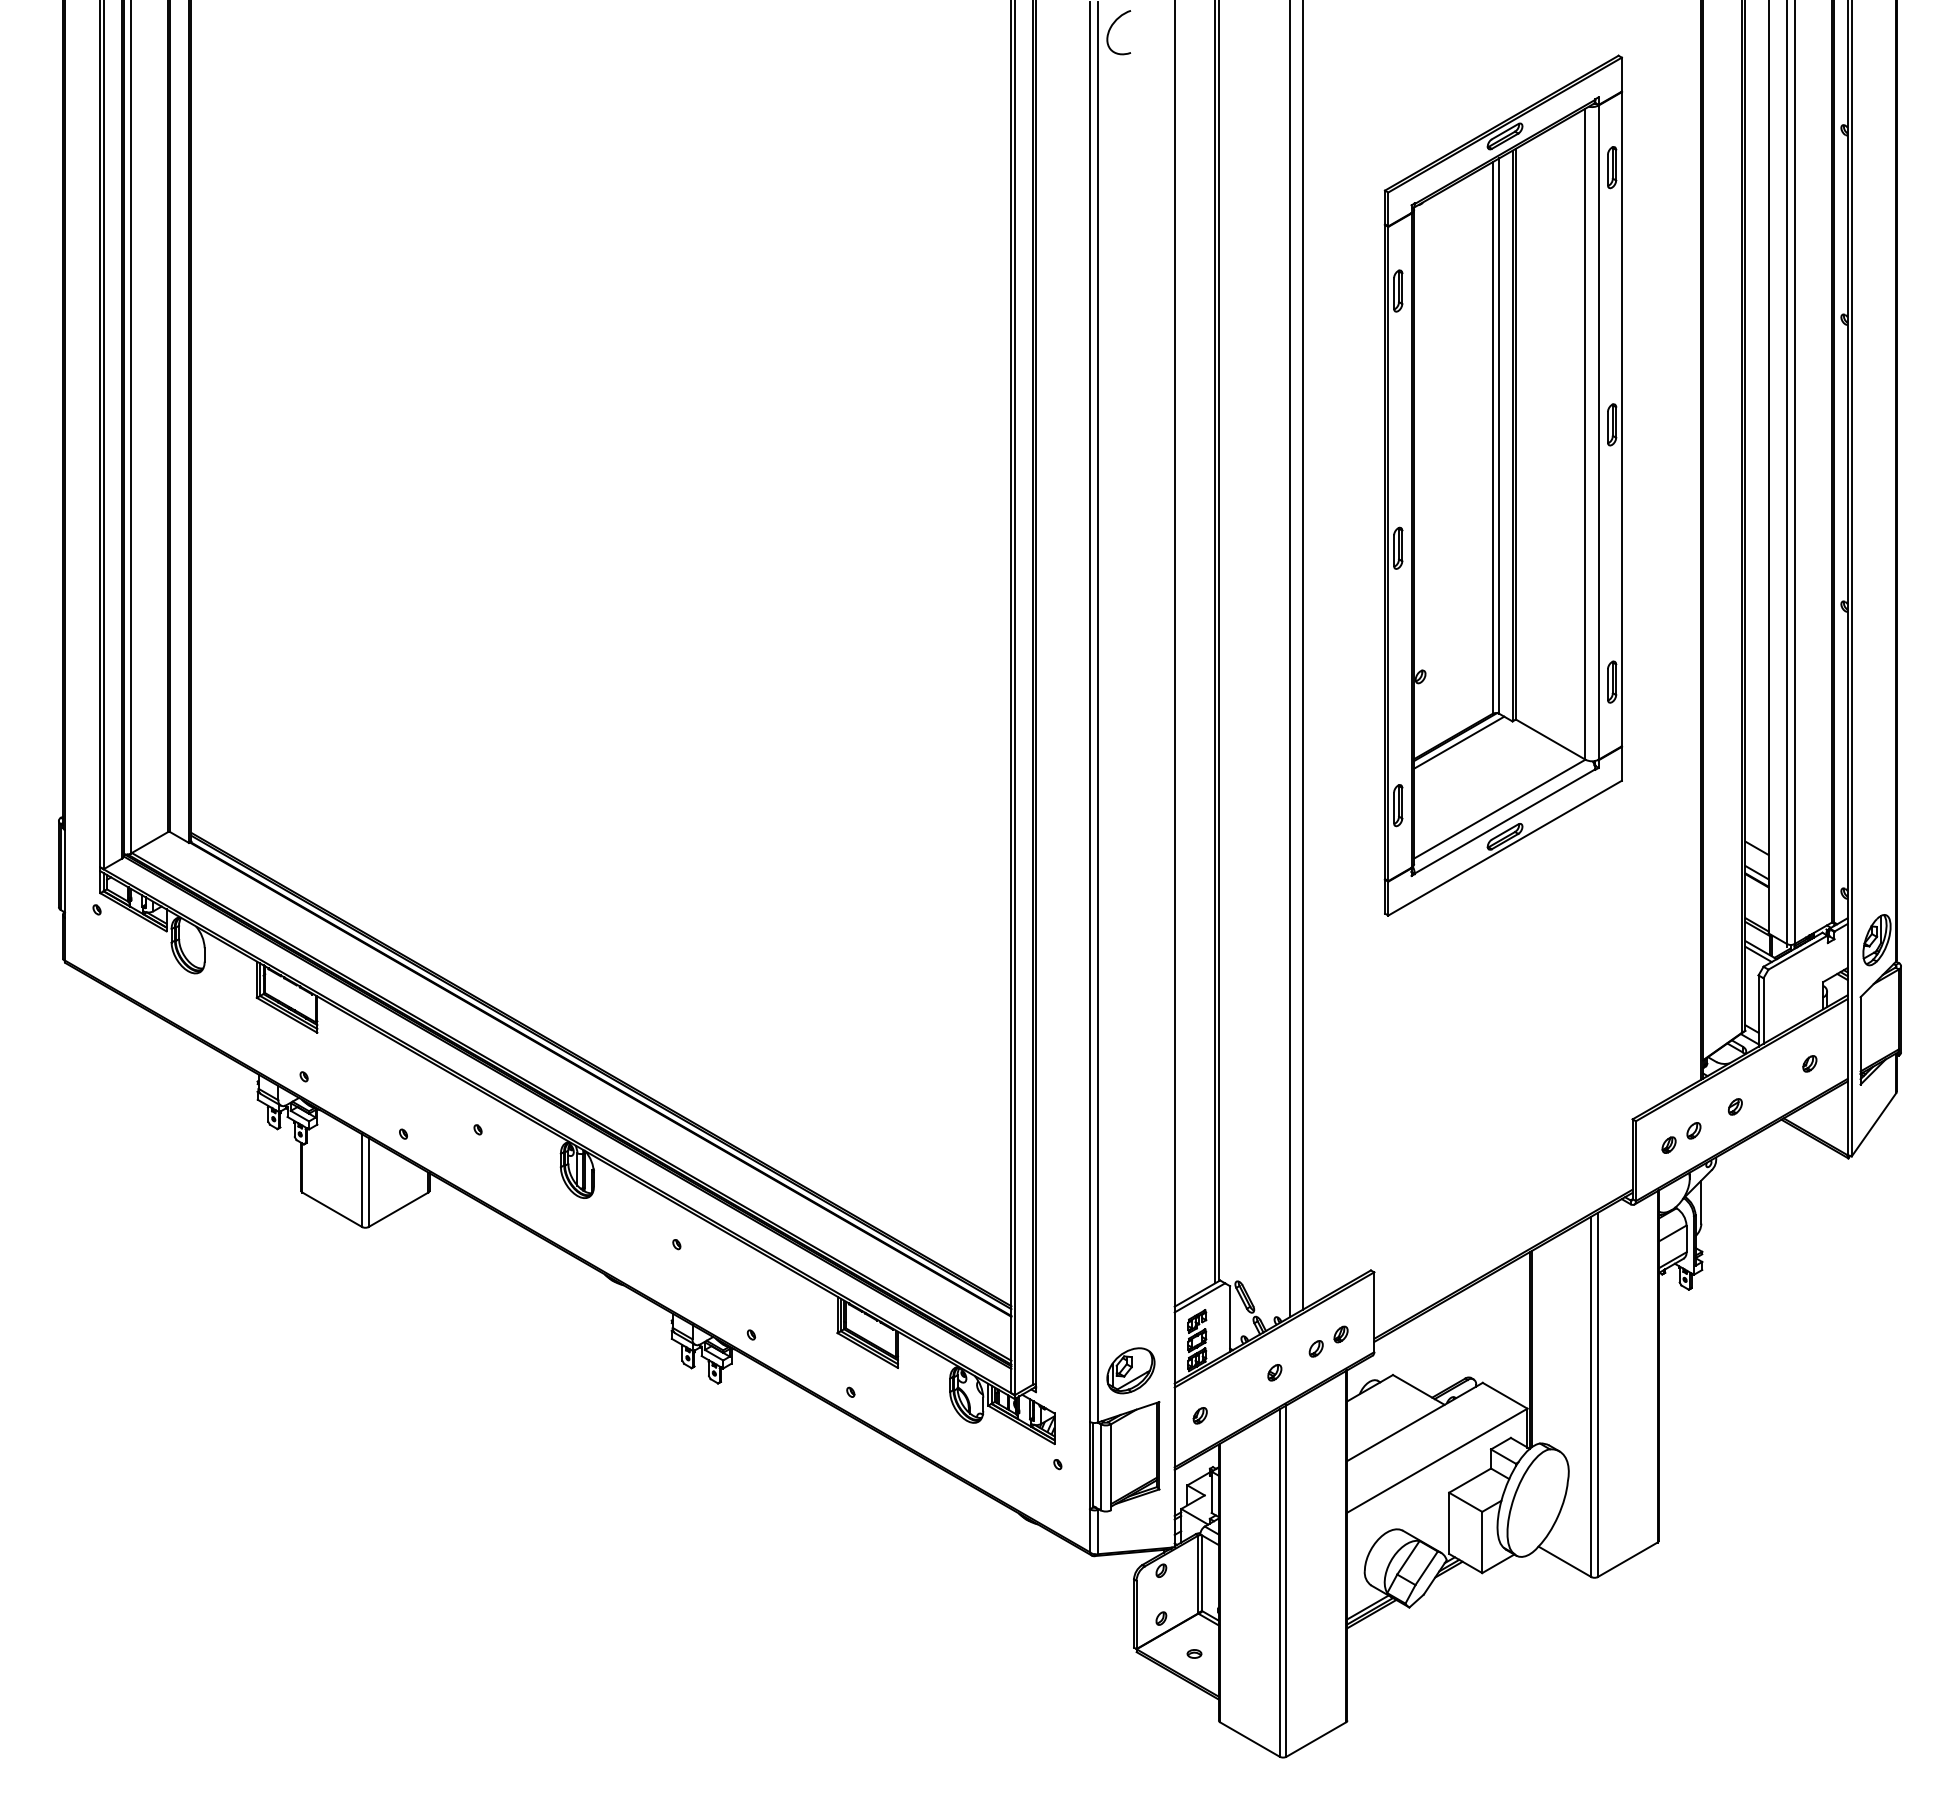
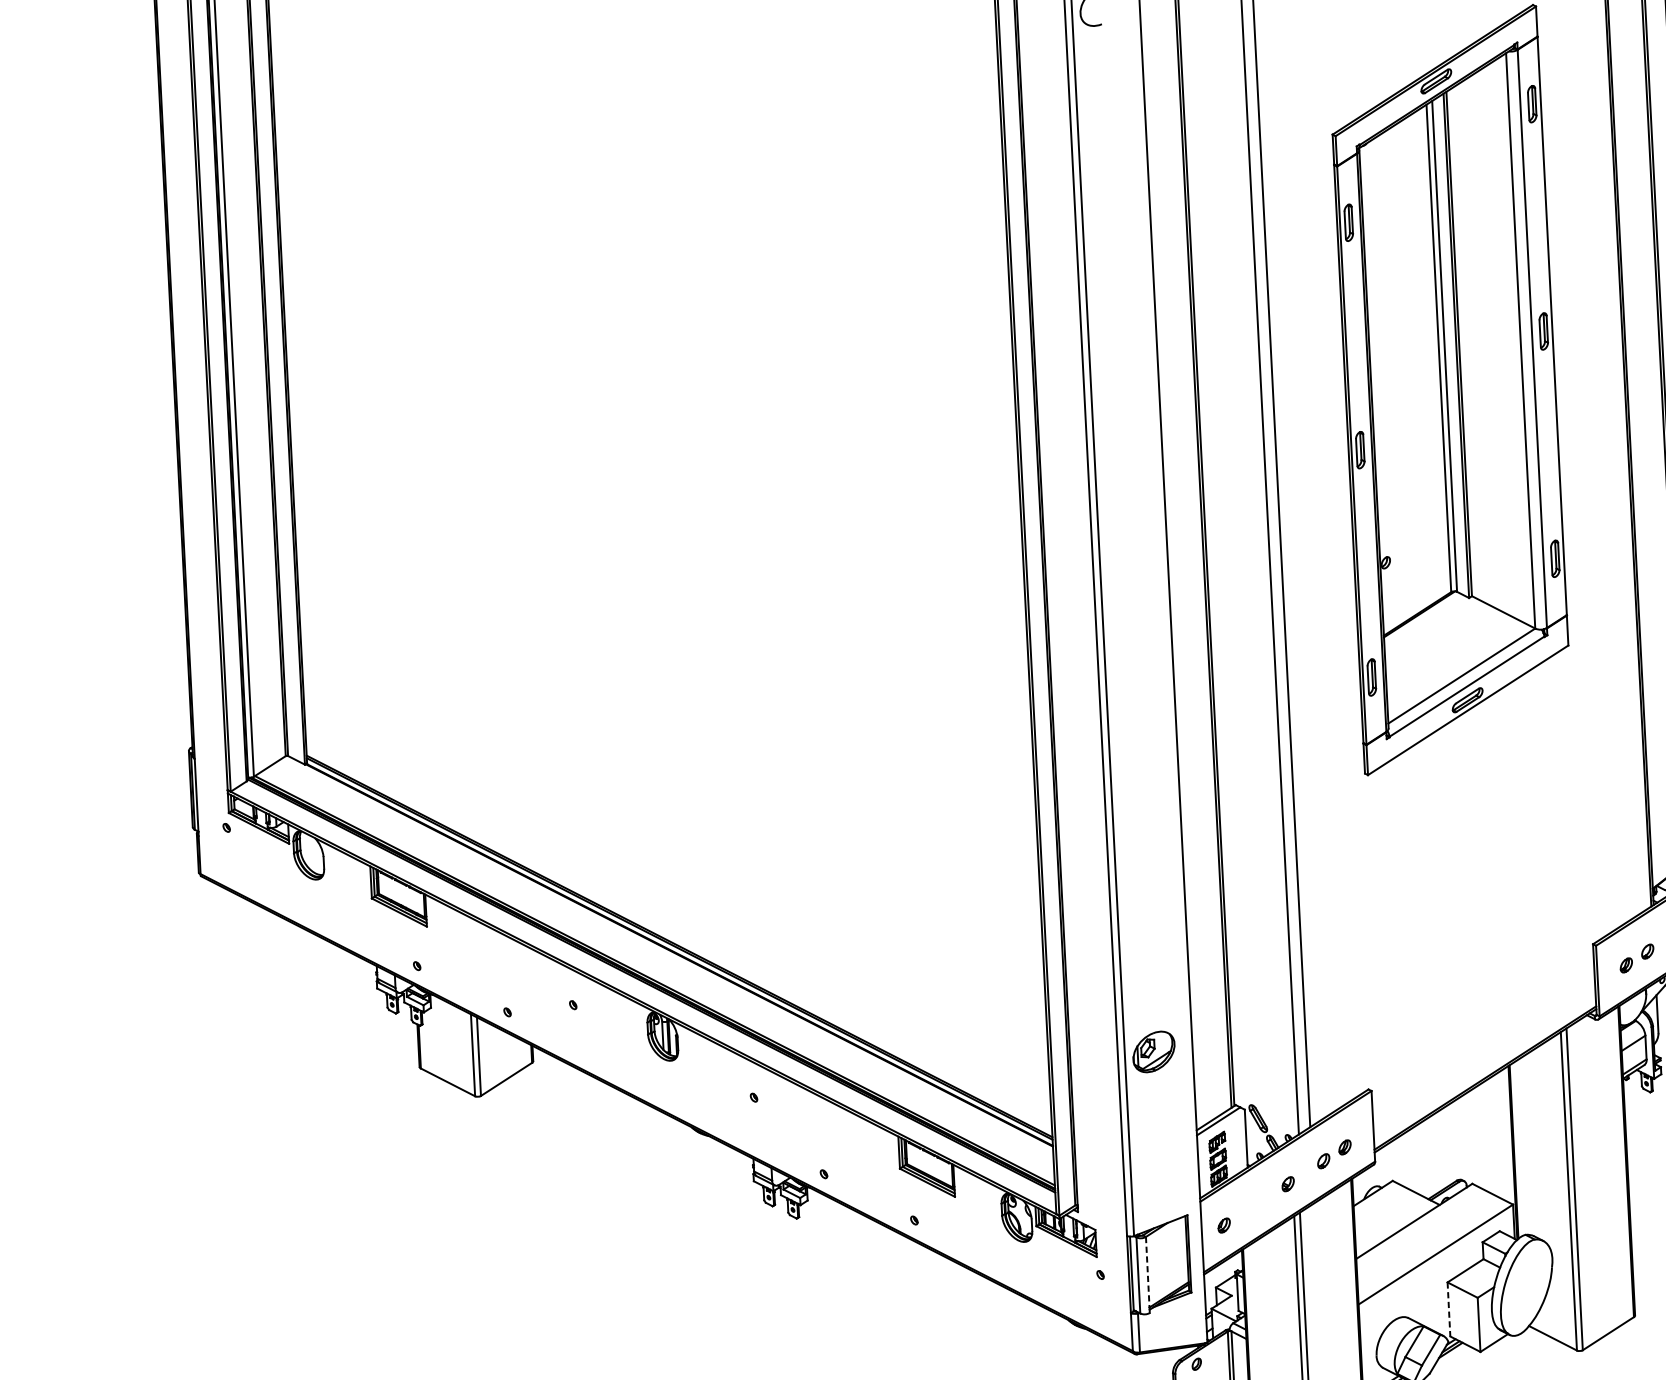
line: (1459, 742) -> (1423, 618), removed
part: (1130, 1370) -> (1153, 1051), moved
line: (1111, 1464) -> (1147, 1272), solid -> dashed
line: (1449, 1523) -> (1449, 1309), solid -> dashed

